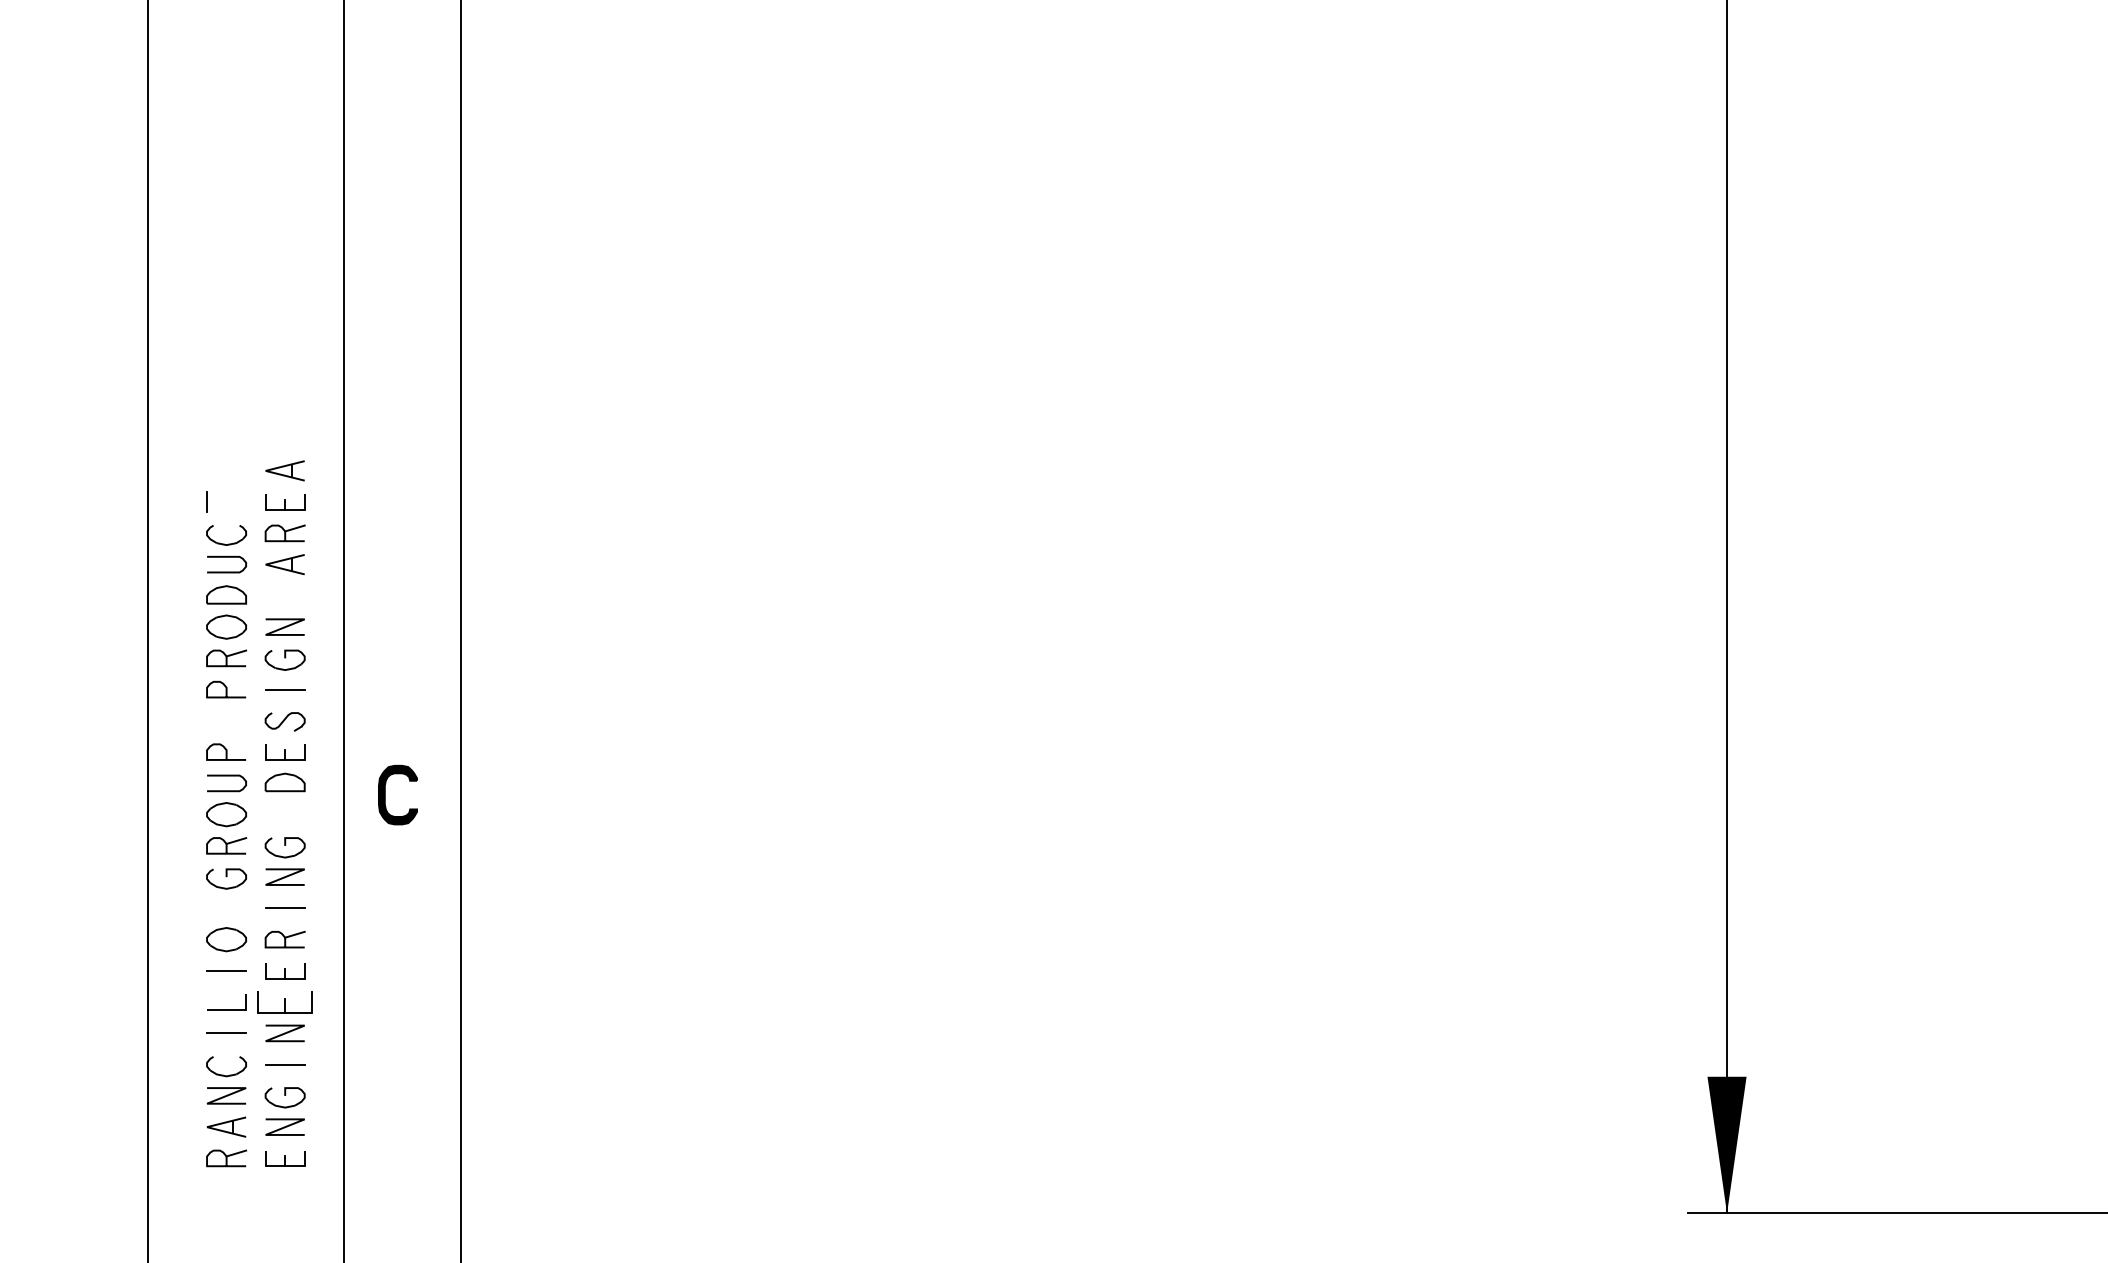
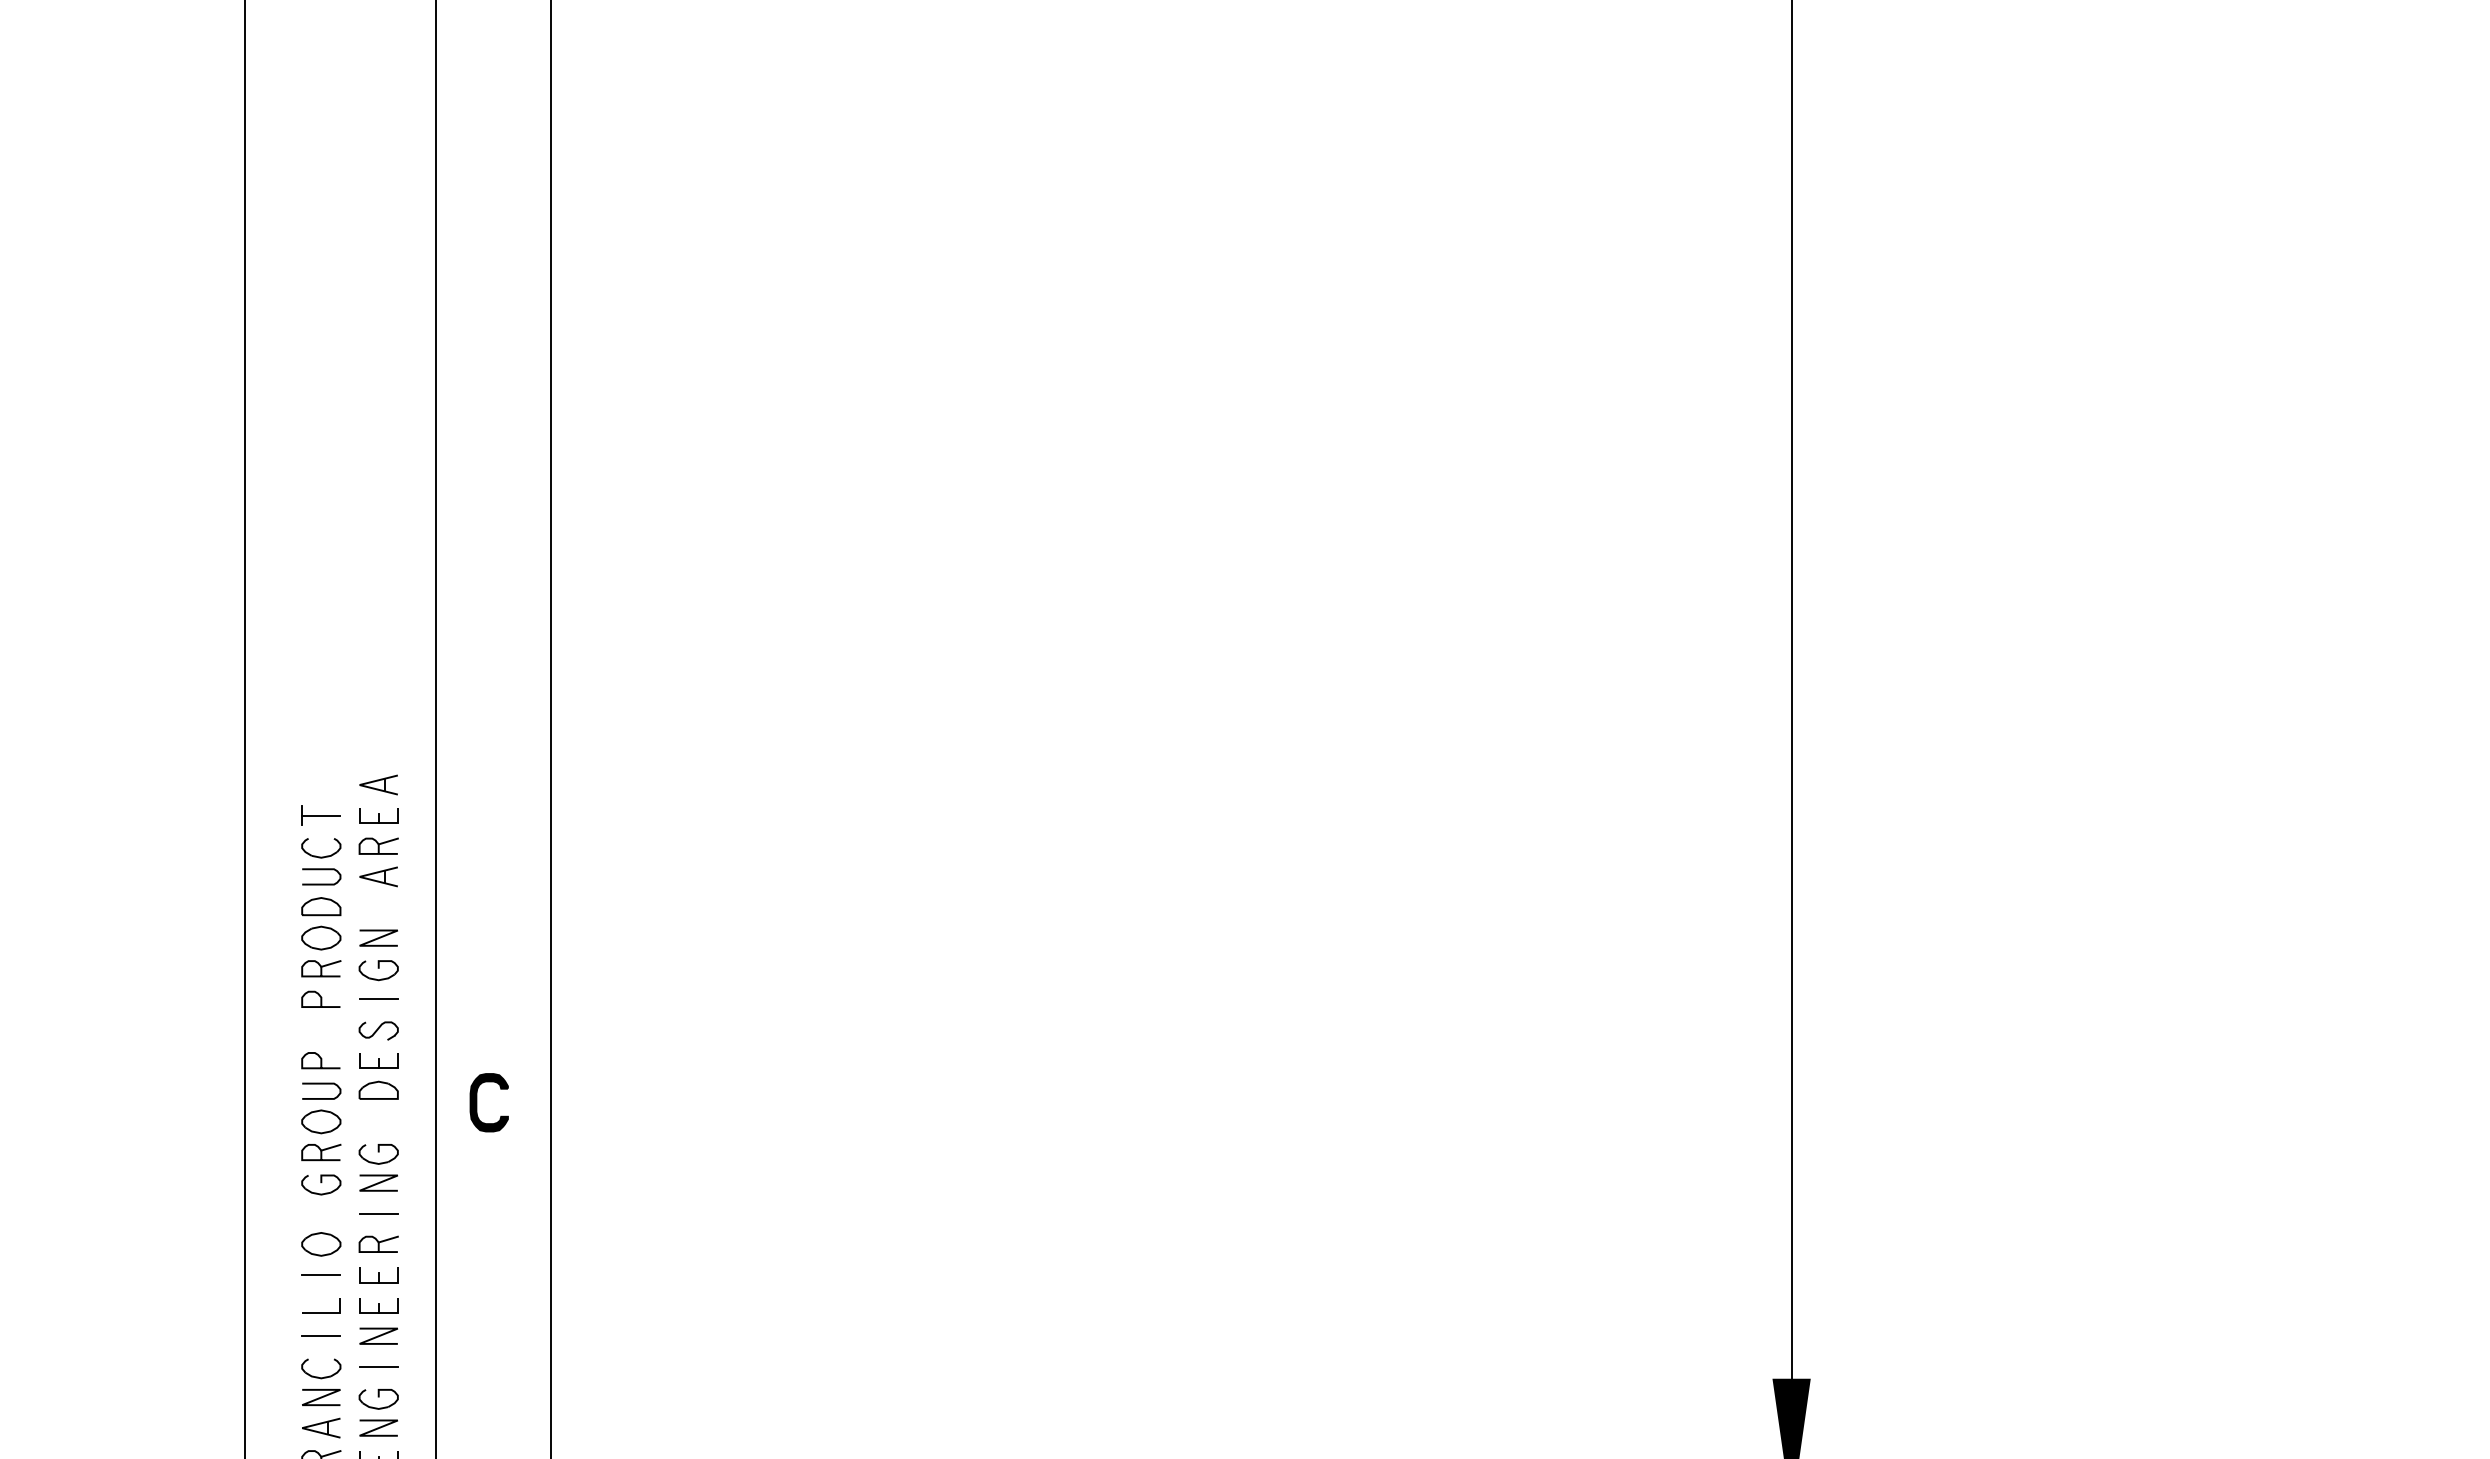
line: (226, 501) -> (321, 815), added
part: (284, 1002) -> (378, 1305), size x0.71

